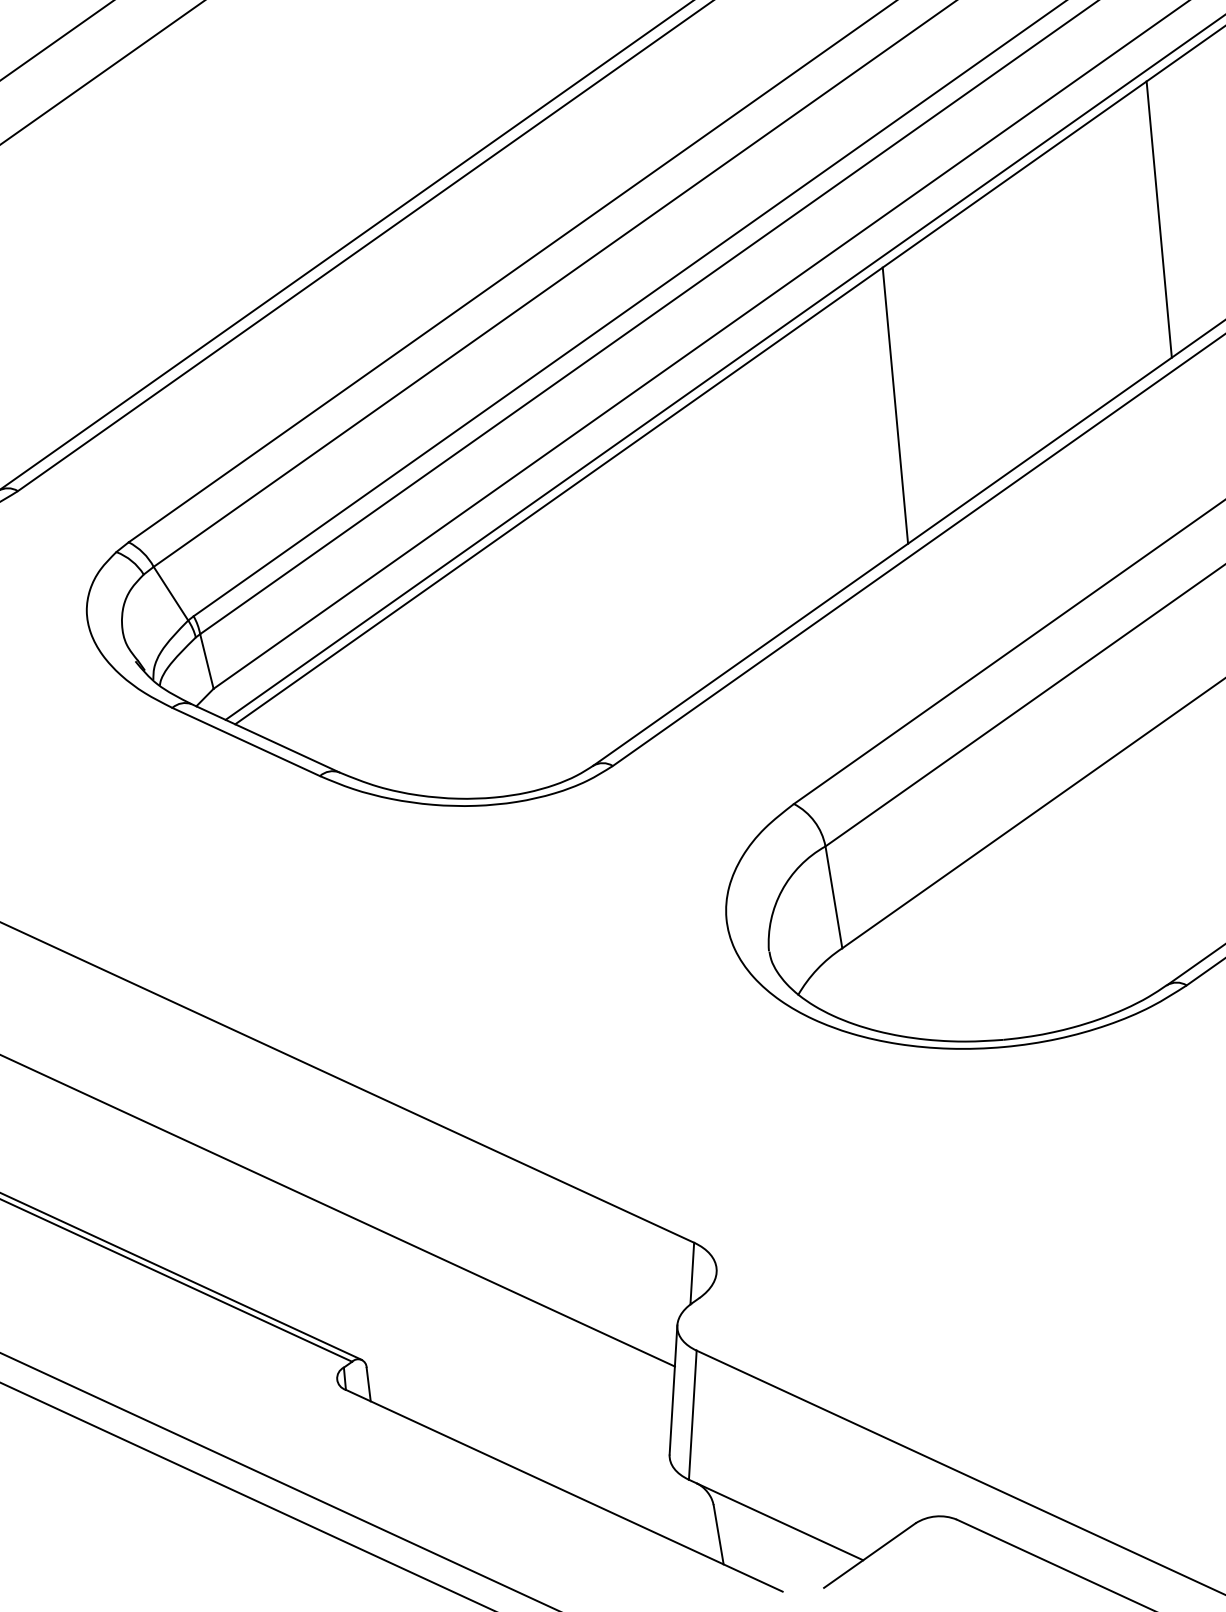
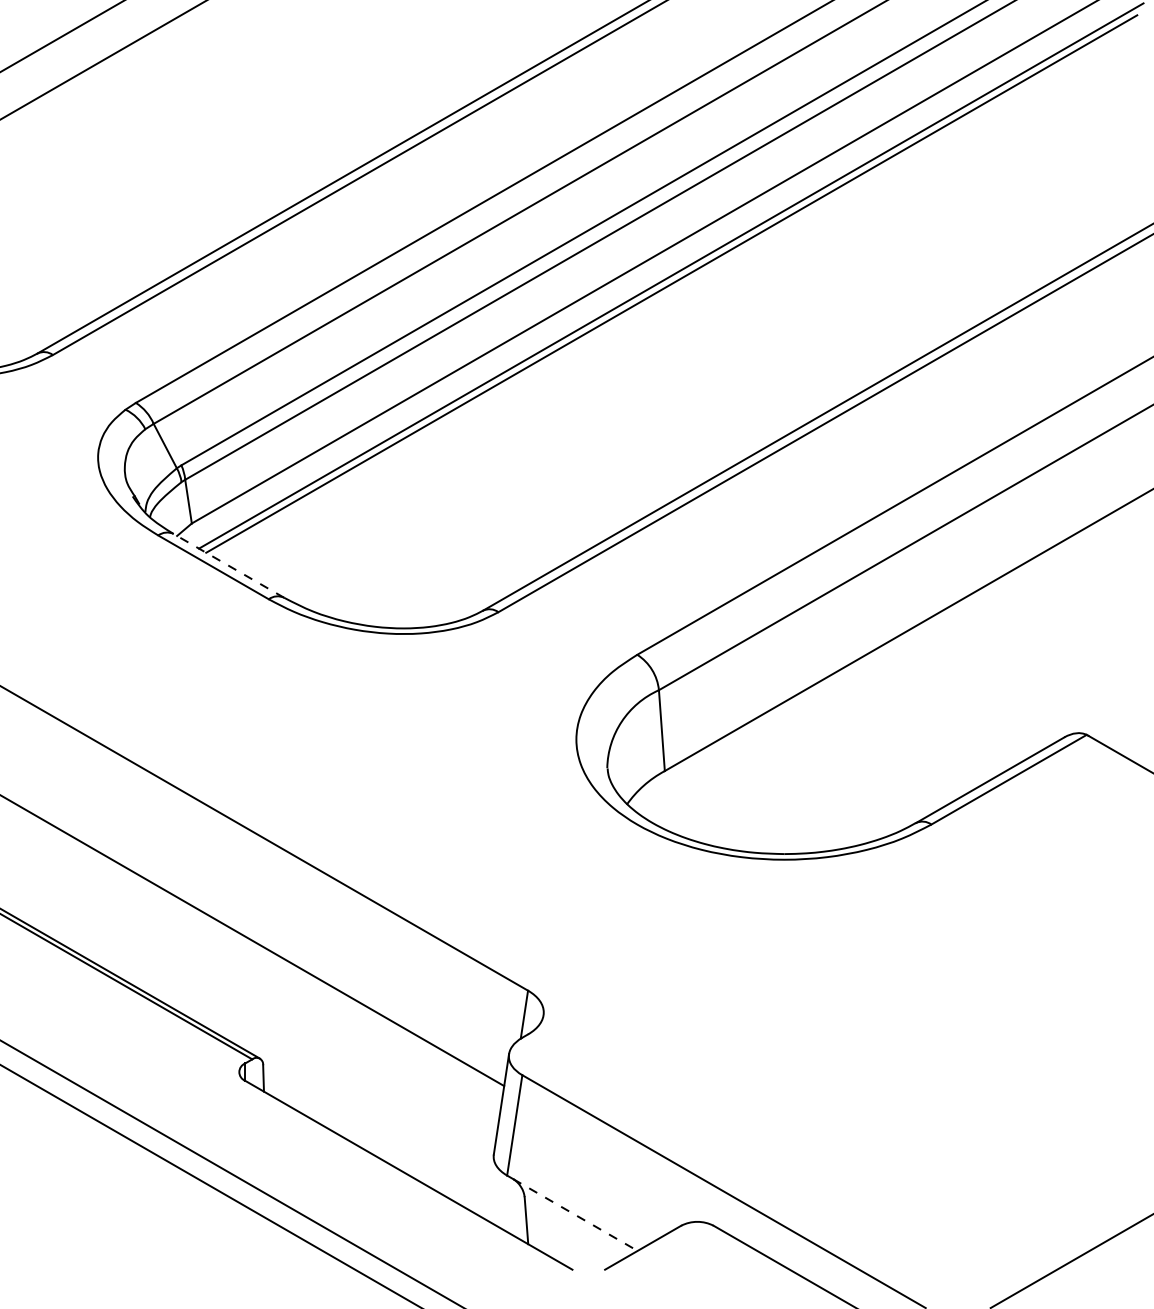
line: (1159, 218) -> (964, 223), removed
line: (894, 405) -> (744, 350), removed
line: (264, 737) -> (228, 565), solid -> dashed
line: (780, 1522) -> (575, 1215), solid -> dashed

